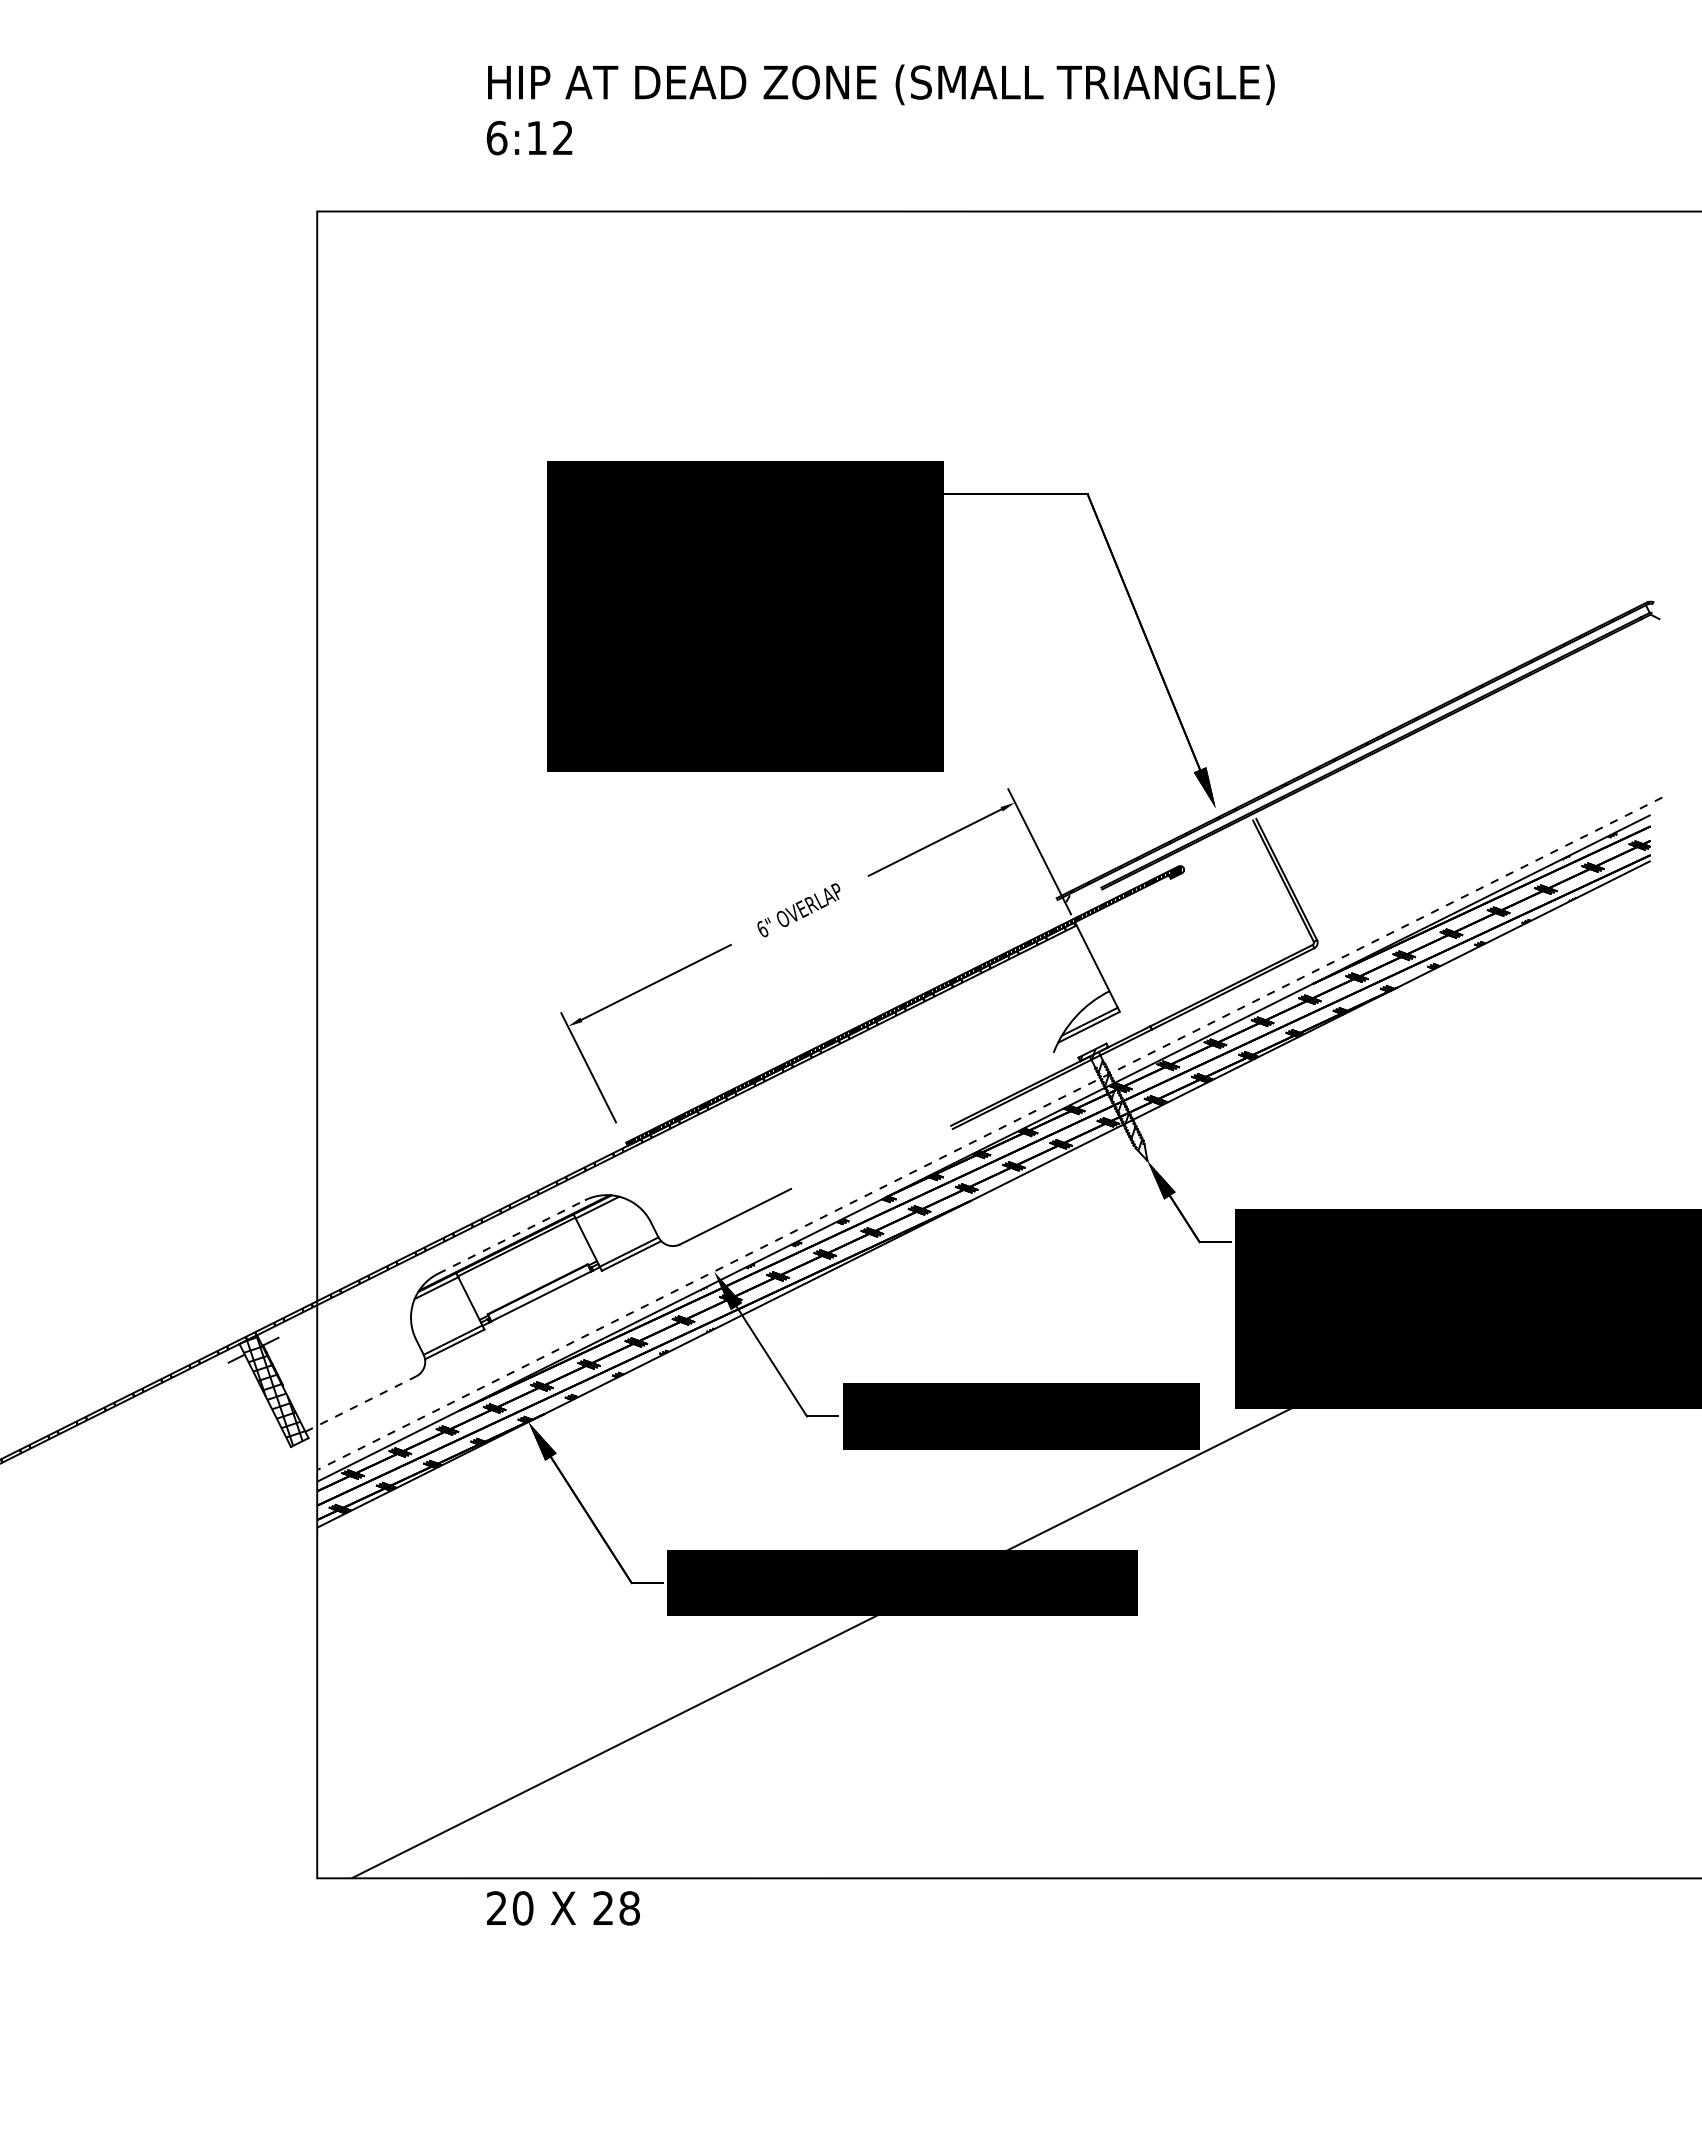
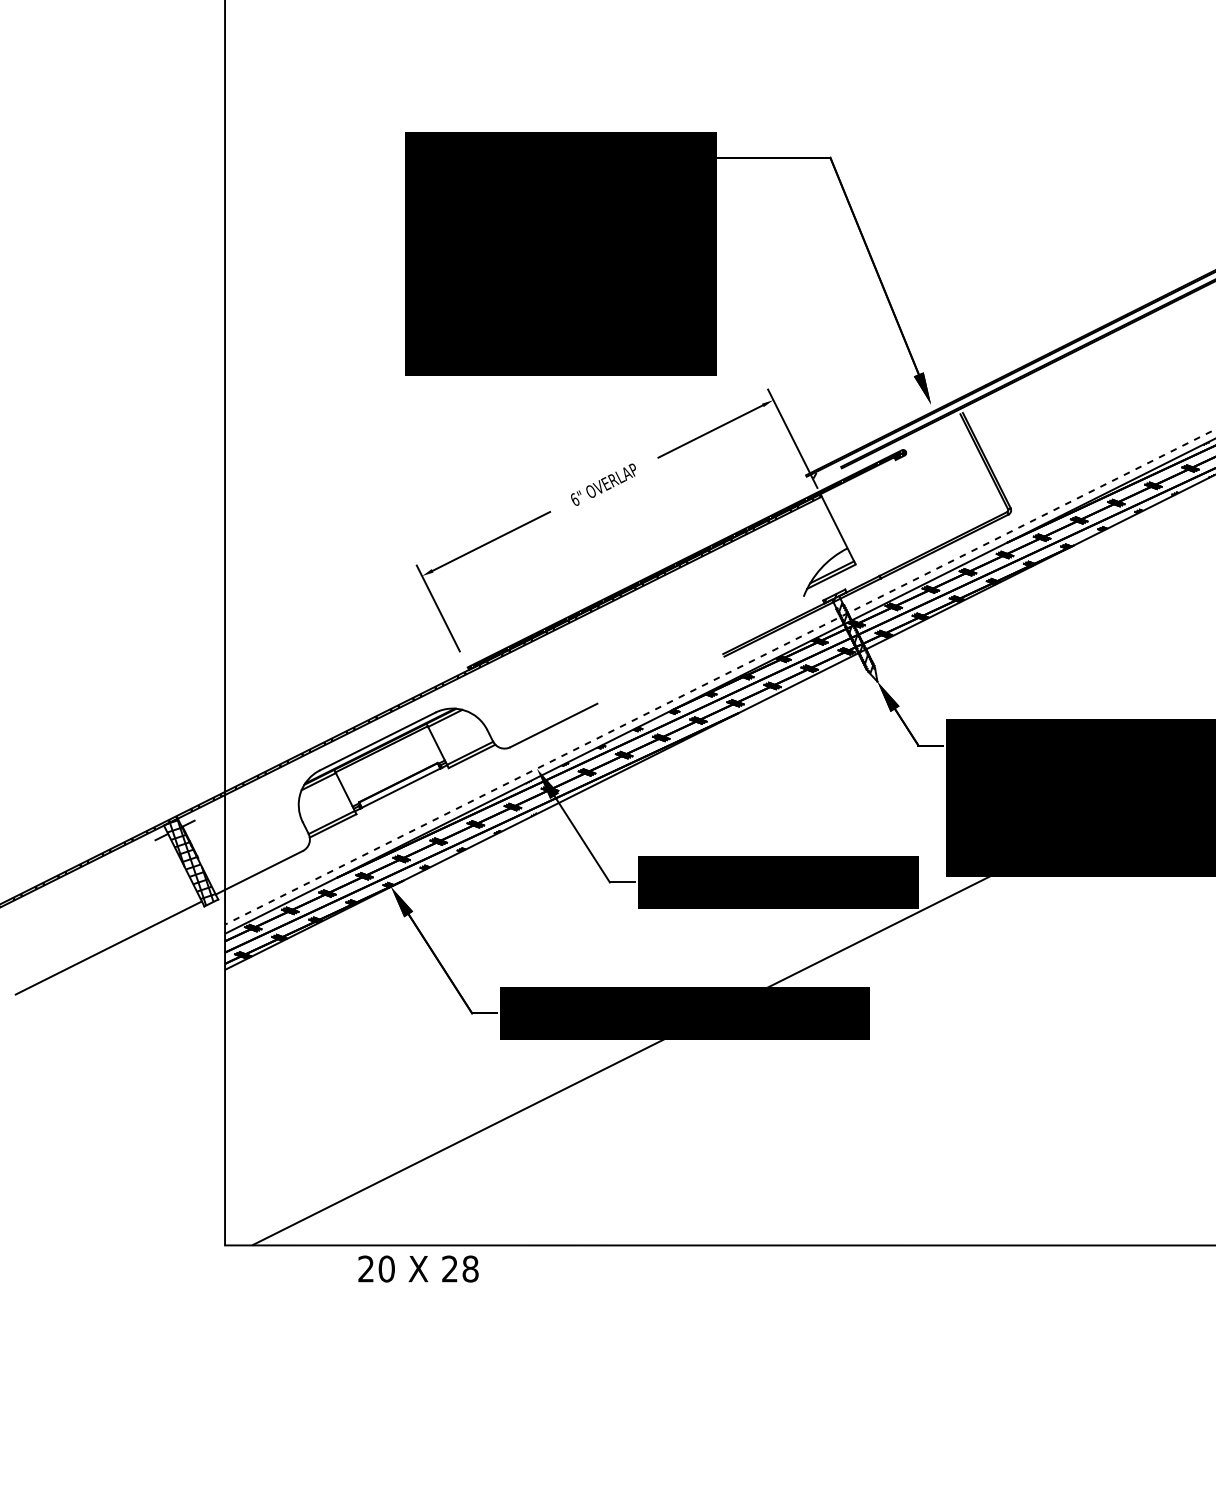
line: (512, 1236) -> (378, 741), dashed -> solid
line: (360, 1404) -> (259, 873), dashed -> solid
line: (168, 1499) -> (108, 947), added

